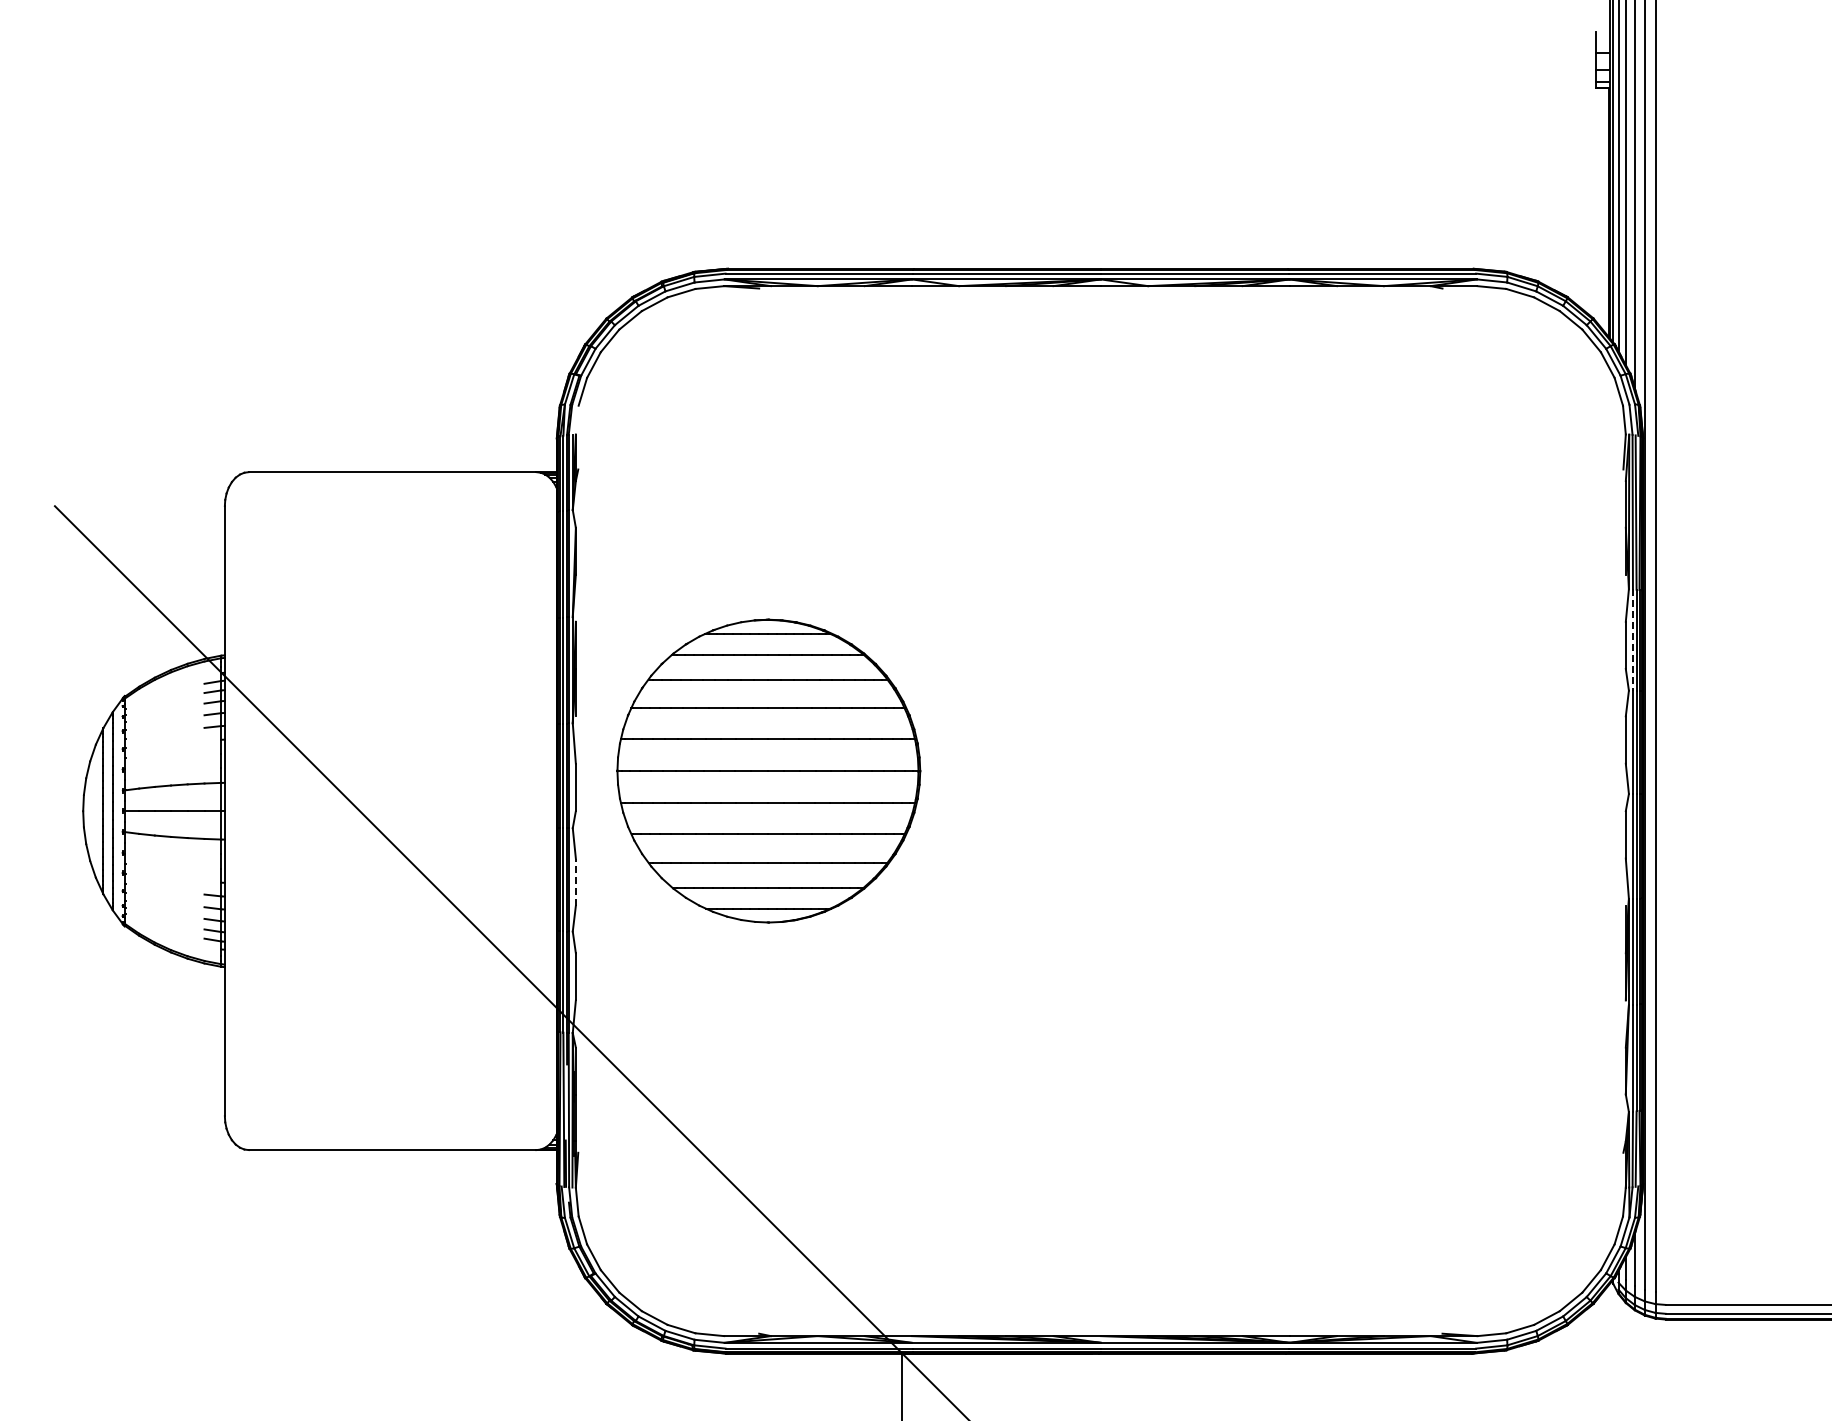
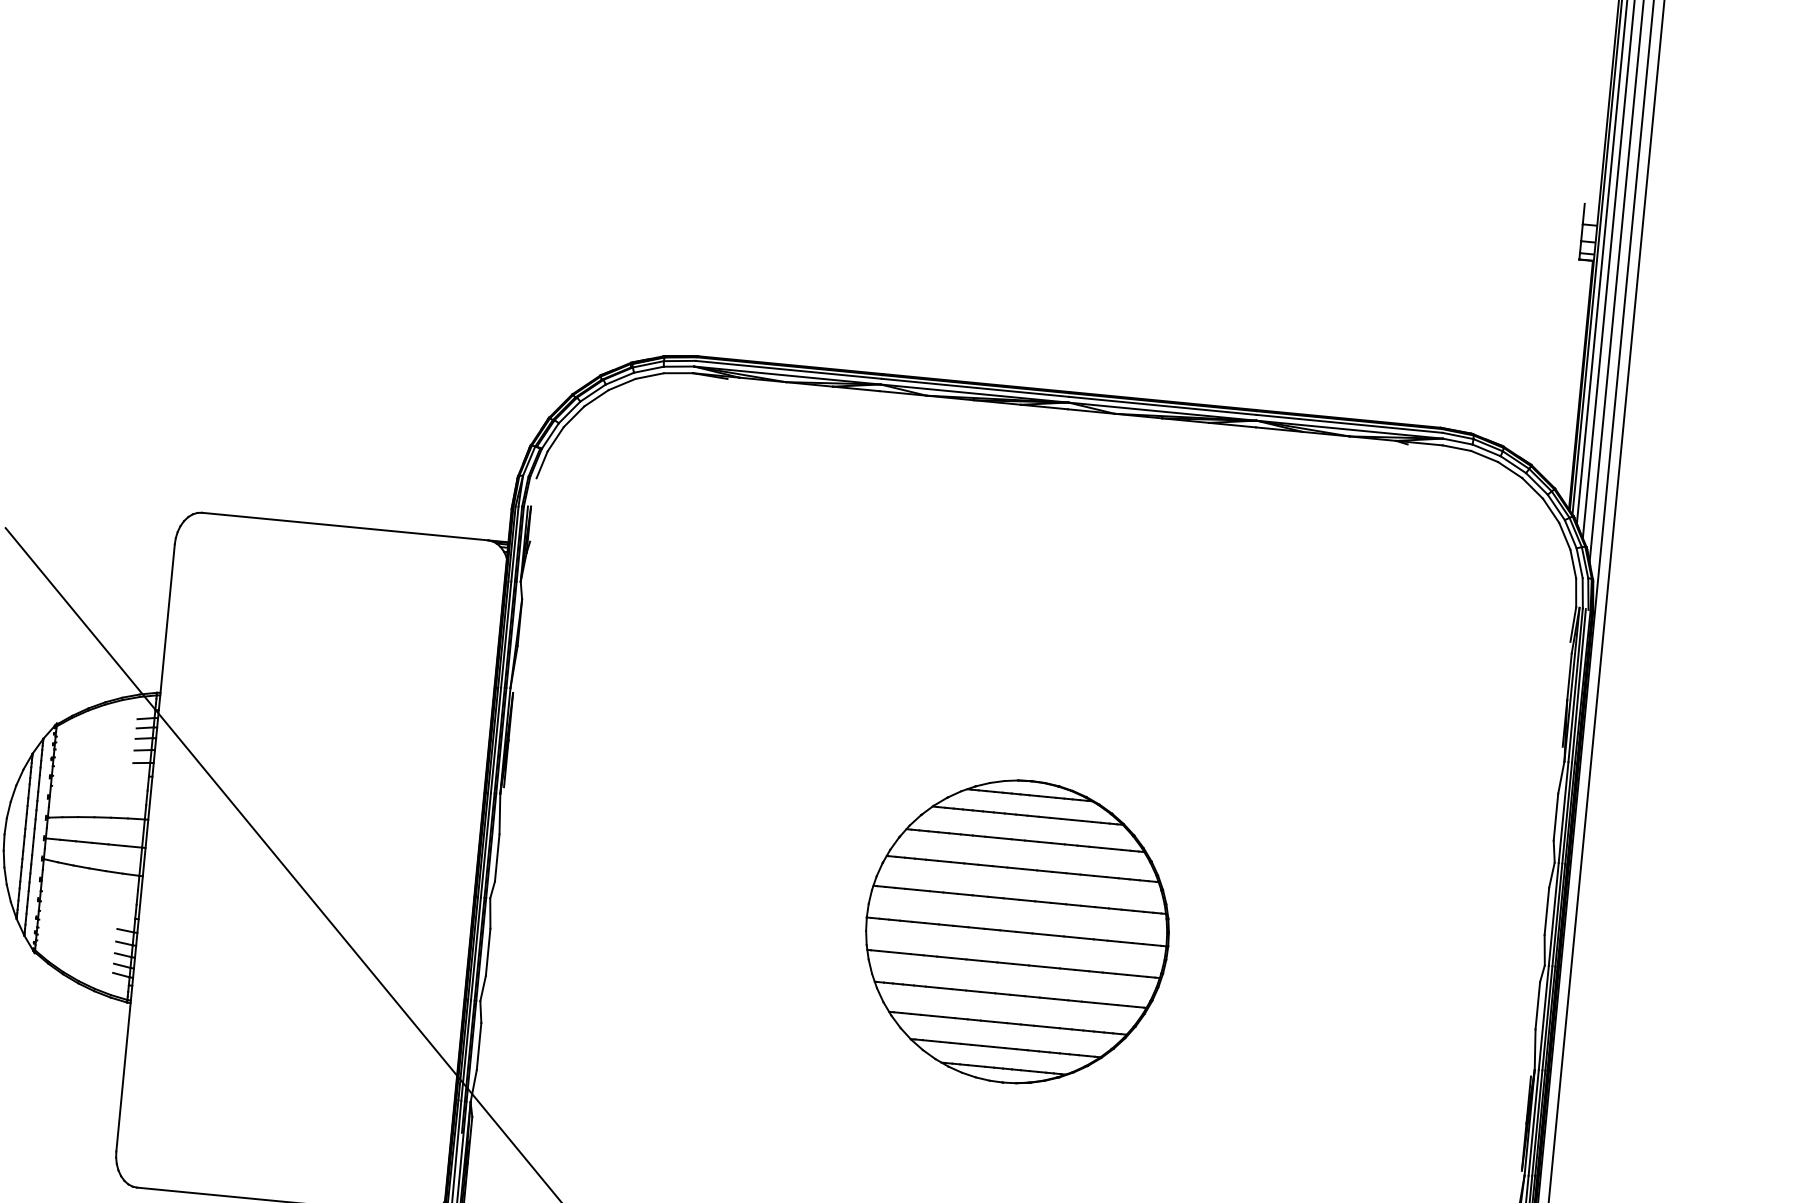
line: (1632, 640) -> (1563, 812), dashed -> solid
part: (768, 770) -> (1017, 931), moved
line: (575, 882) -> (487, 952), dashed -> solid

